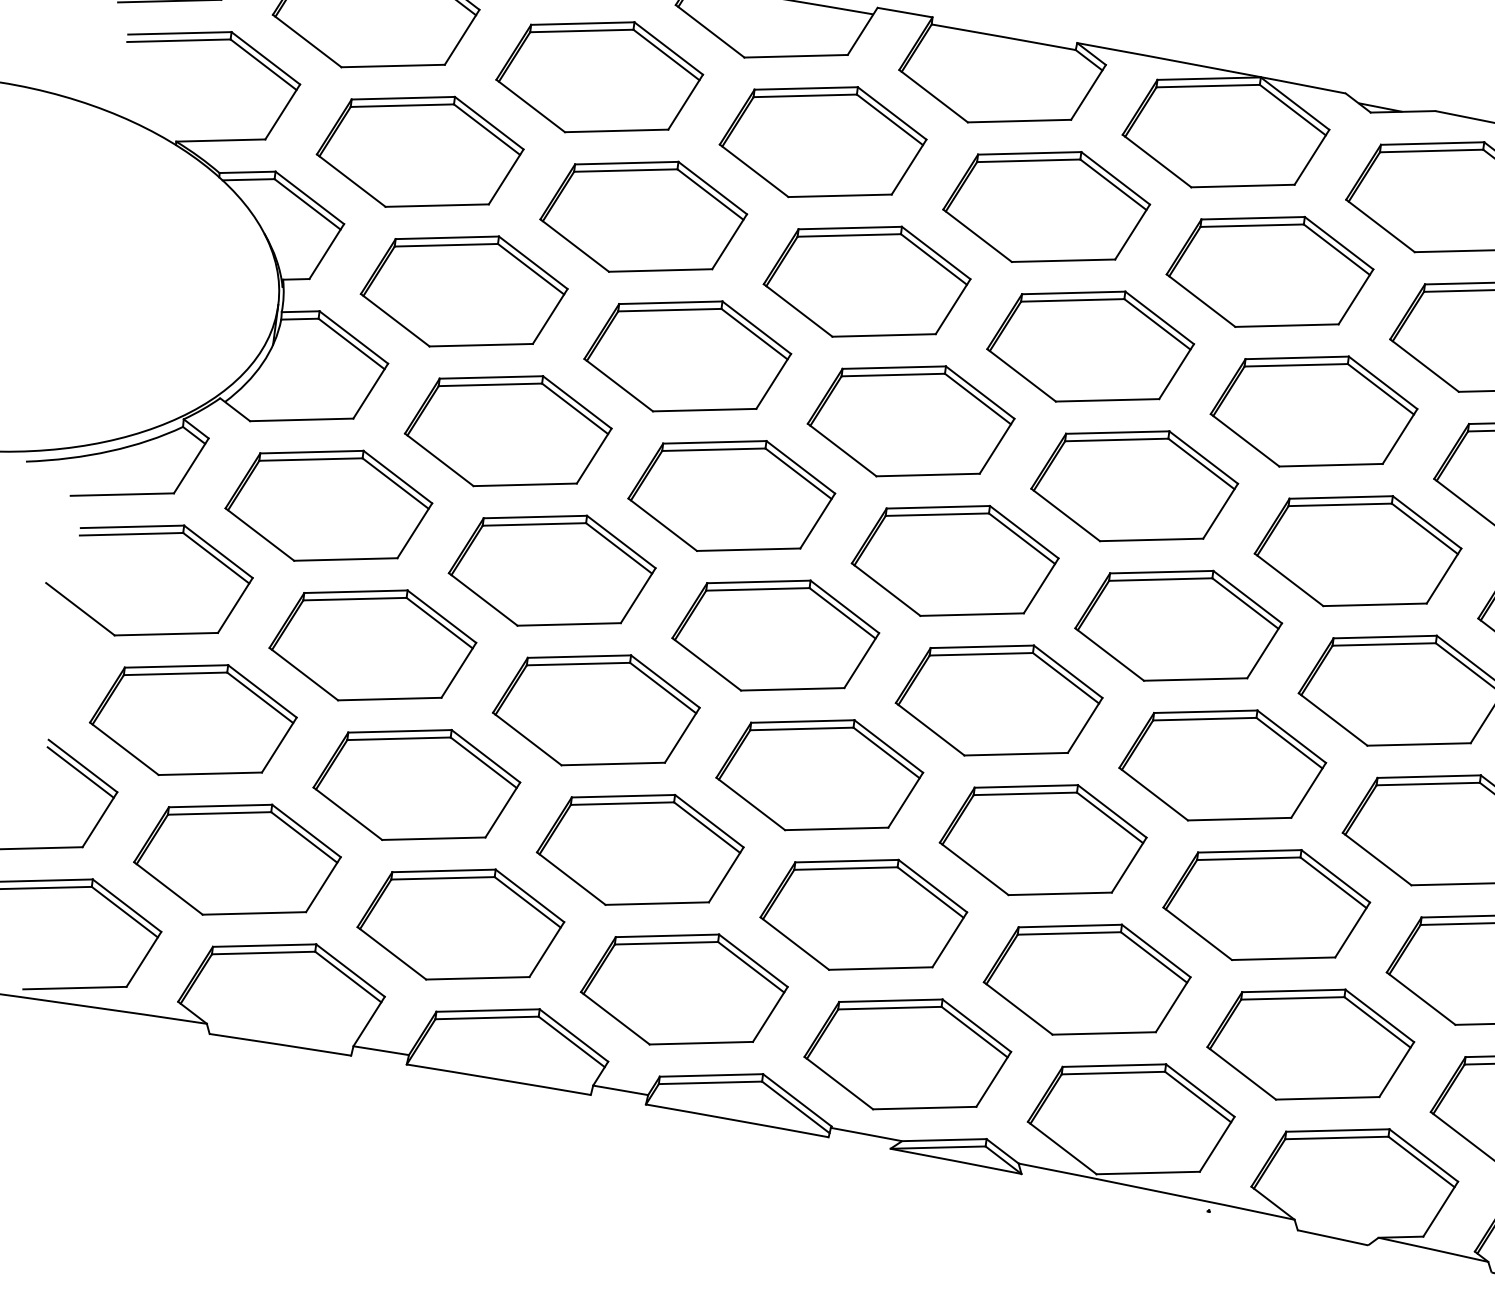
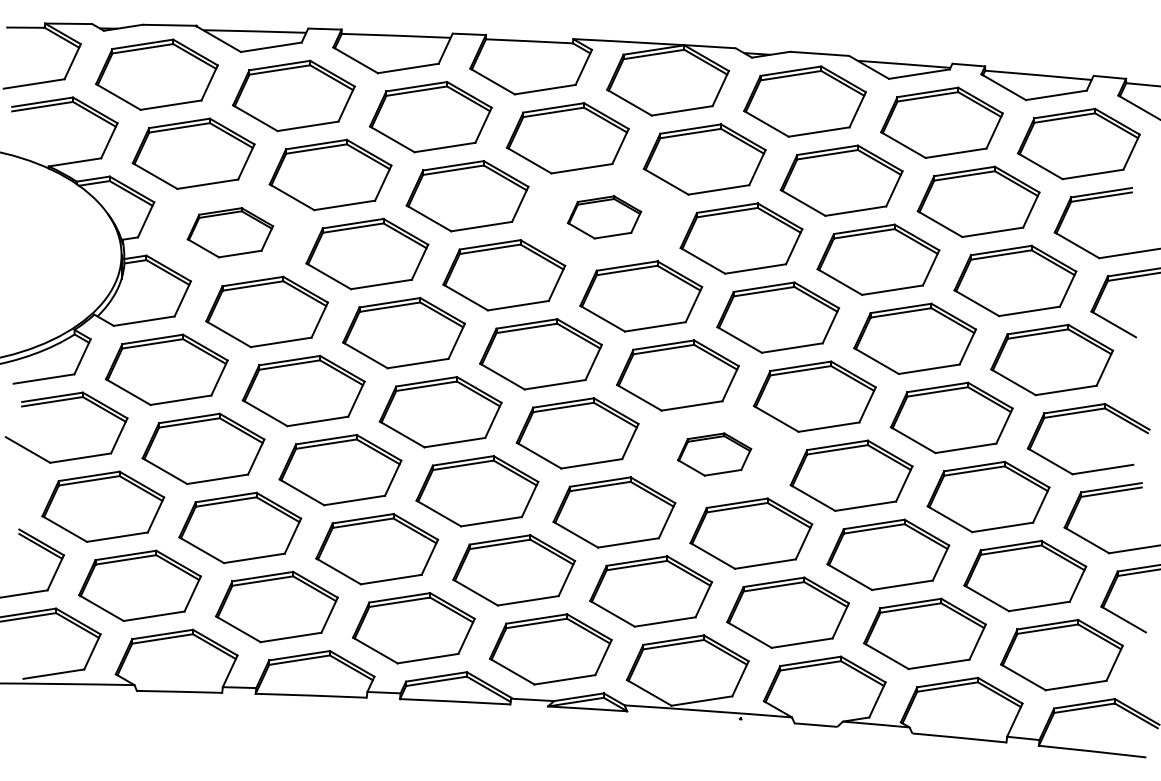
part: (464, 290) -> (230, 232), size x0.7
part: (1090, 346) -> (604, 217), size x0.6
part: (1222, 765) -> (714, 454), size x0.6

